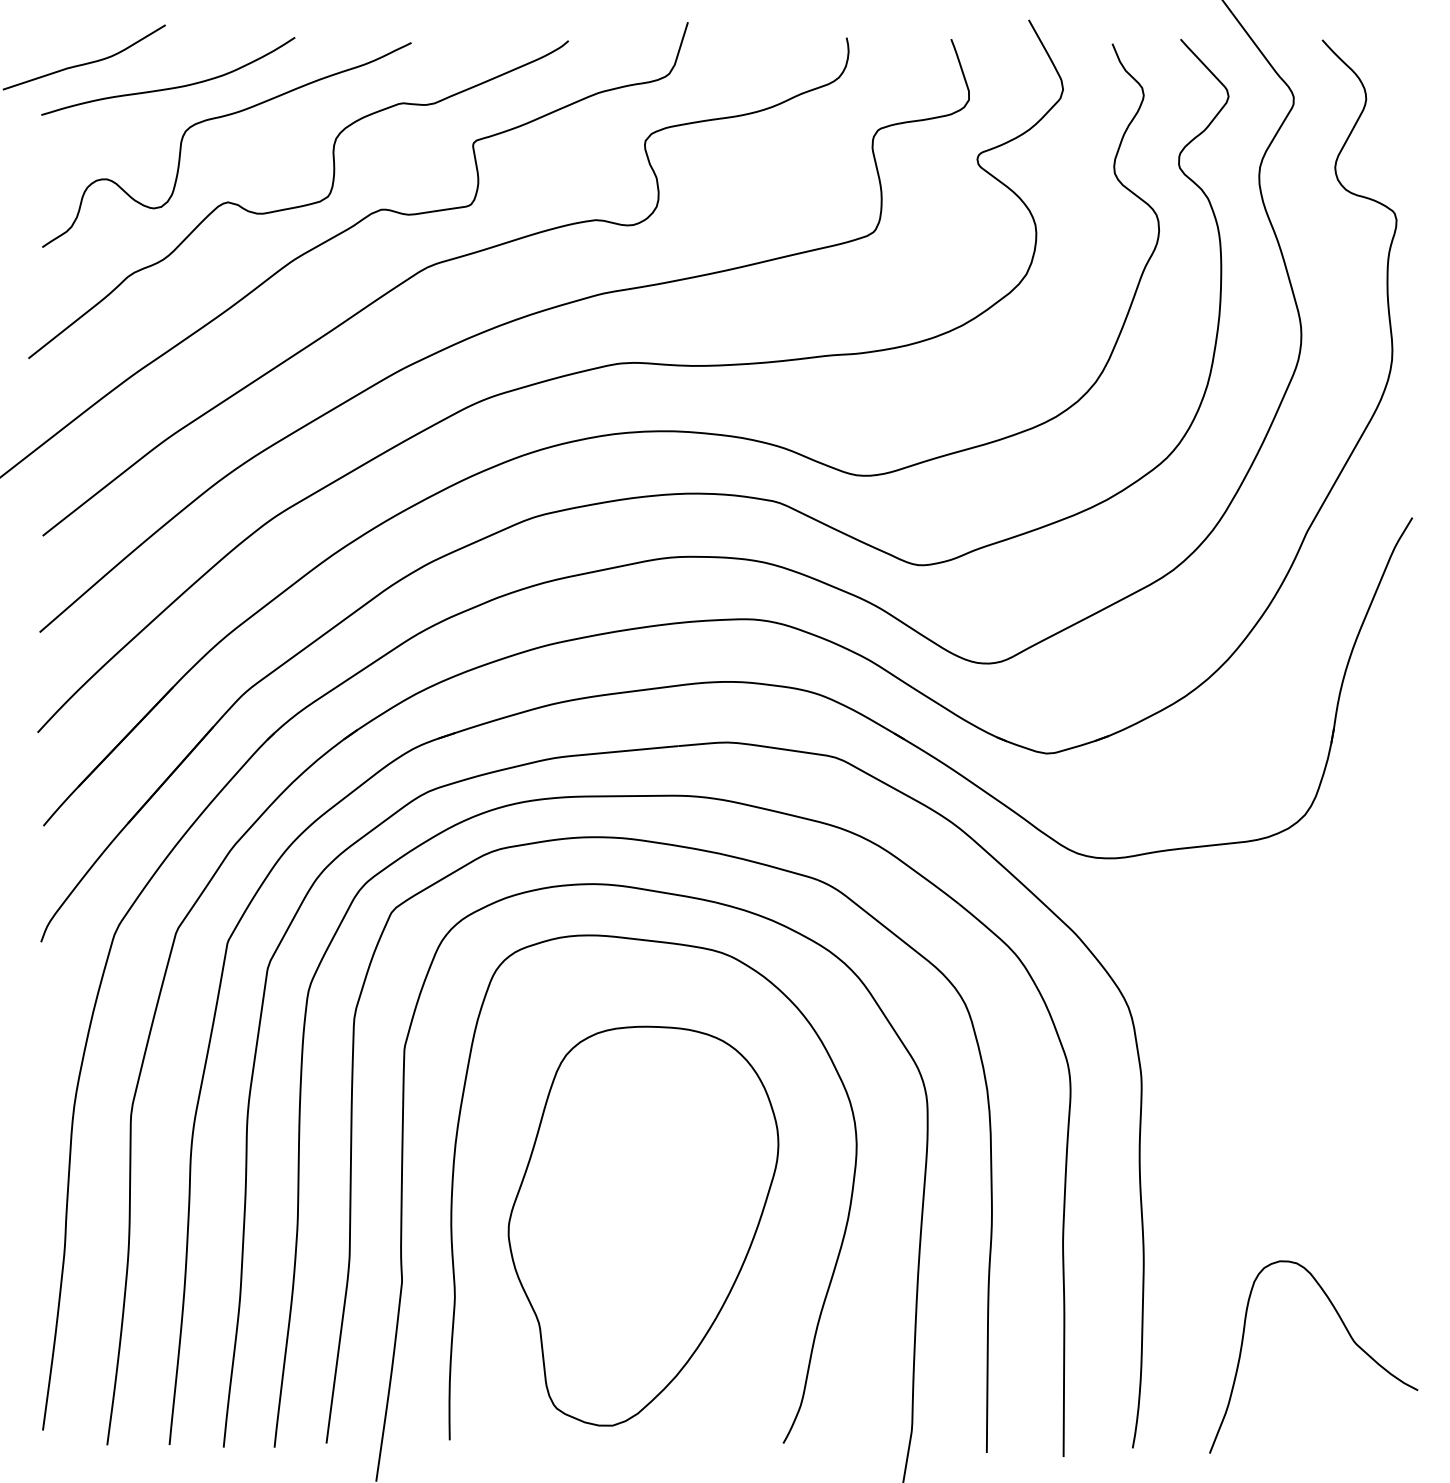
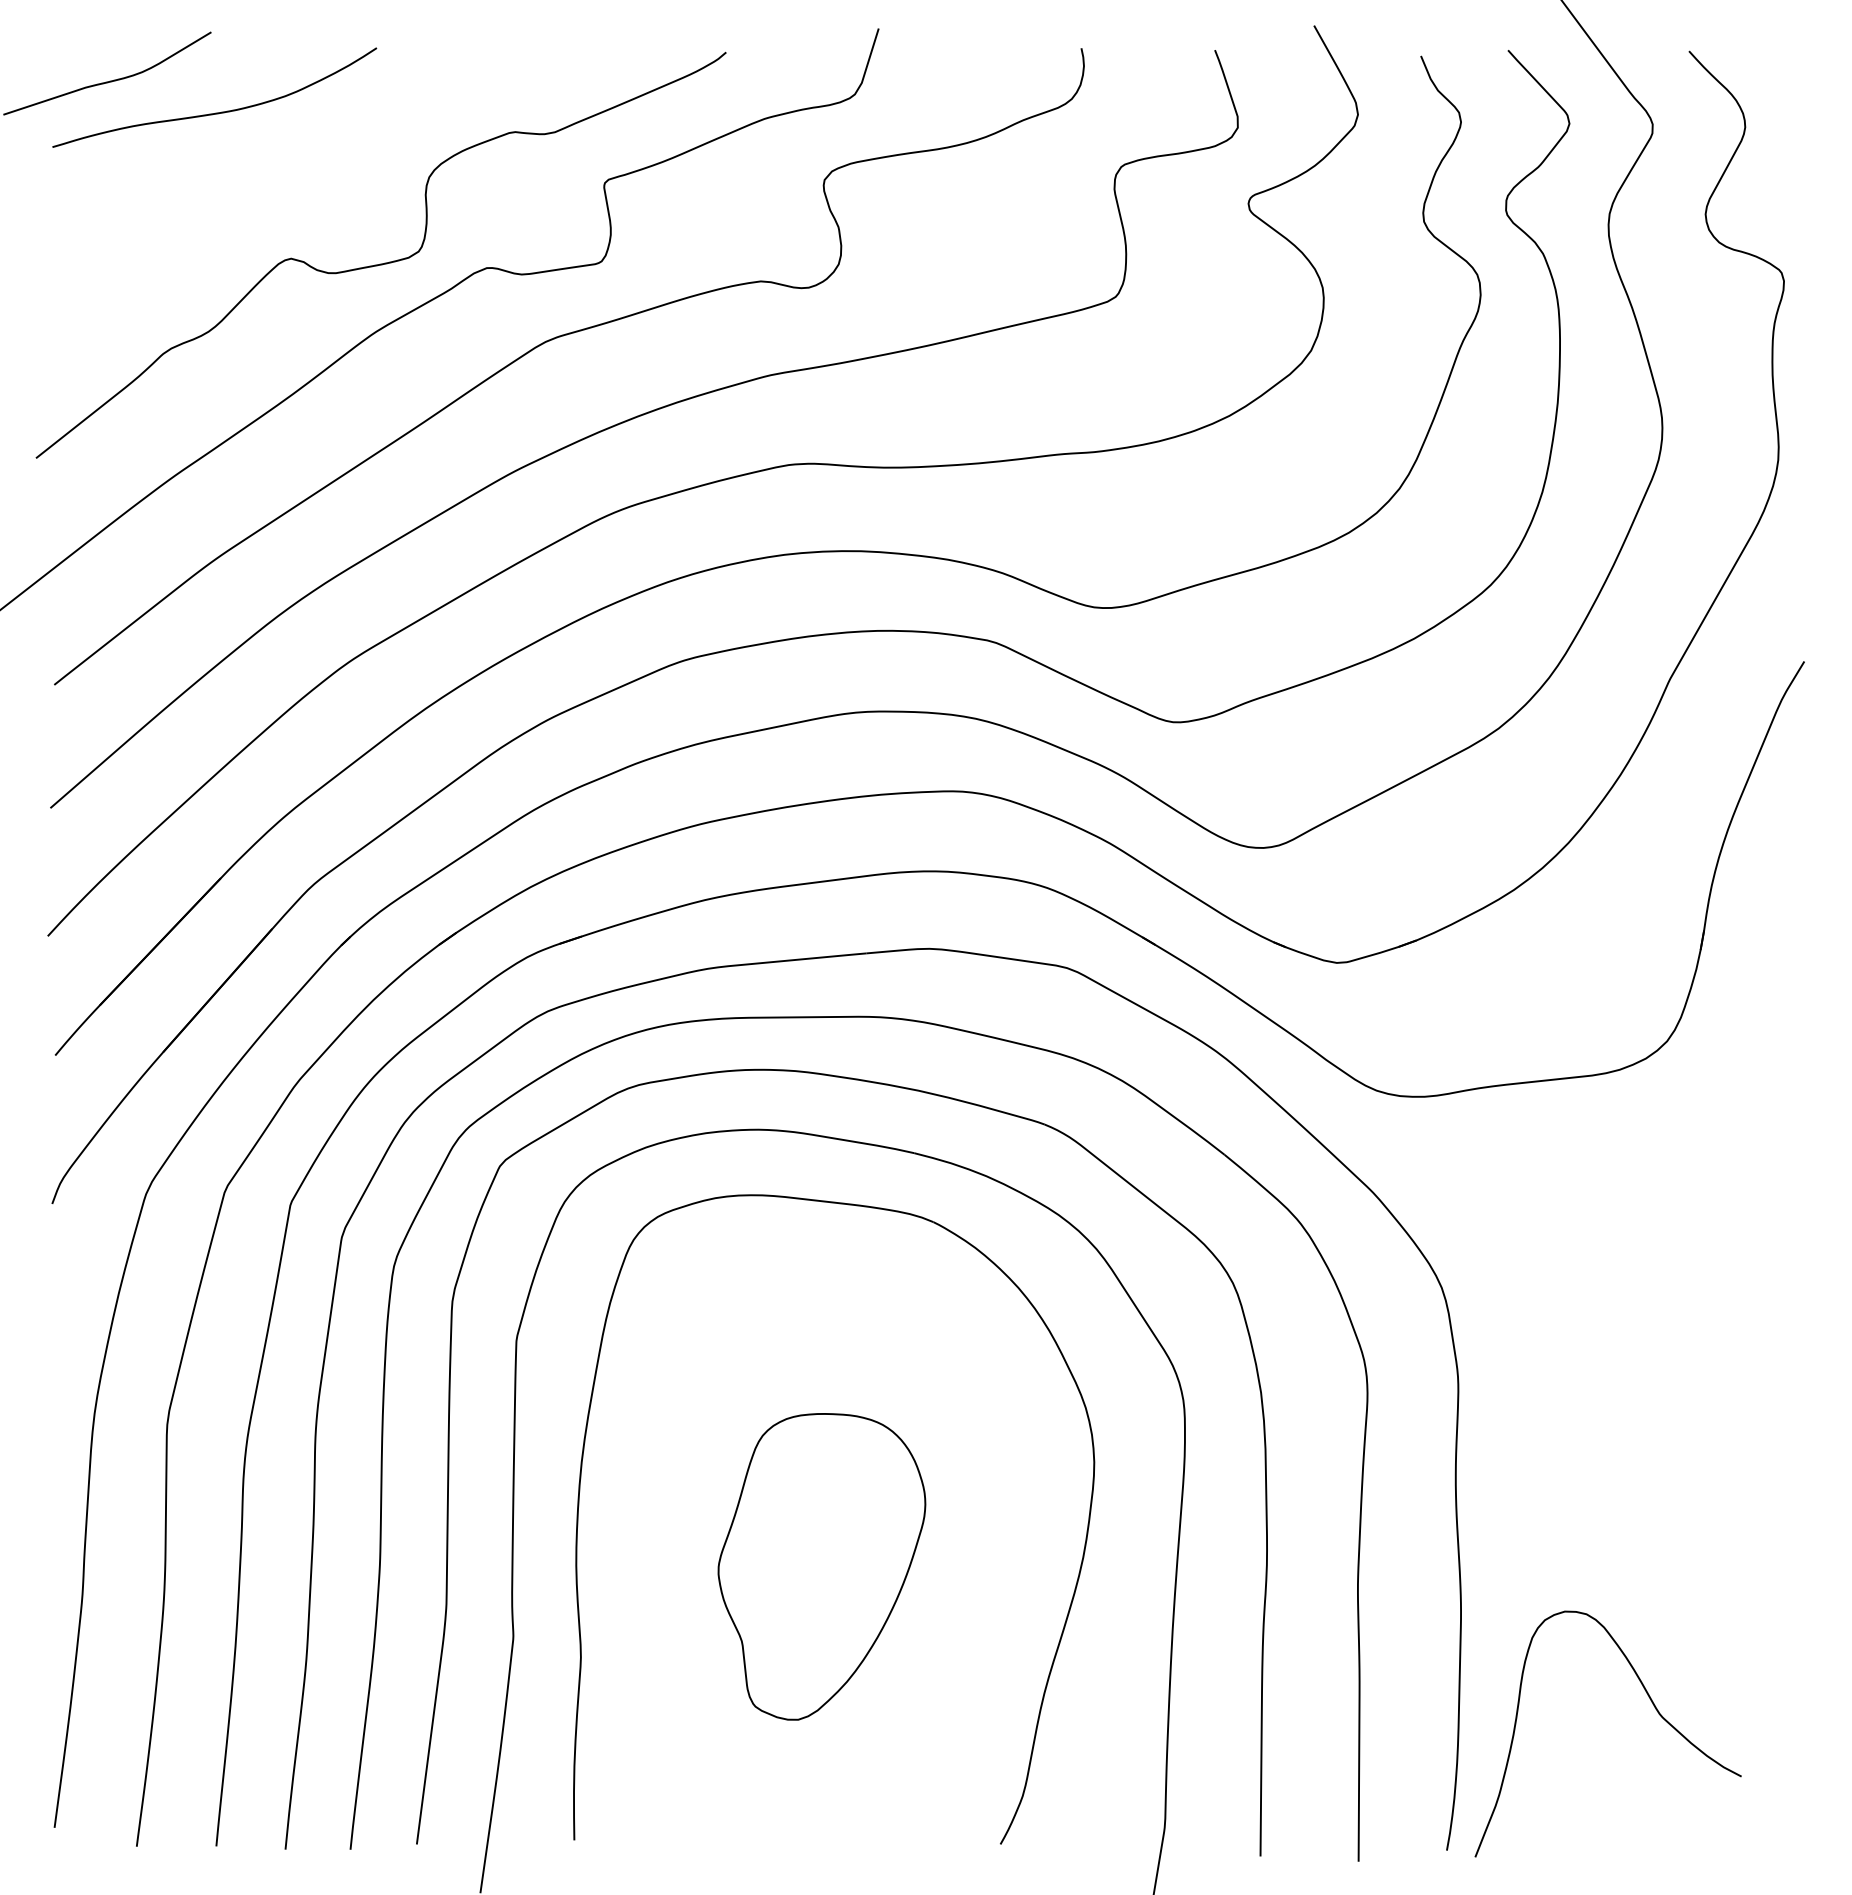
curve: (222, 117) -> (283, 150), removed
part: (643, 1225) -> (821, 1566), size x0.6
curve: (1349, 1335) -> (1653, 1706), moved

